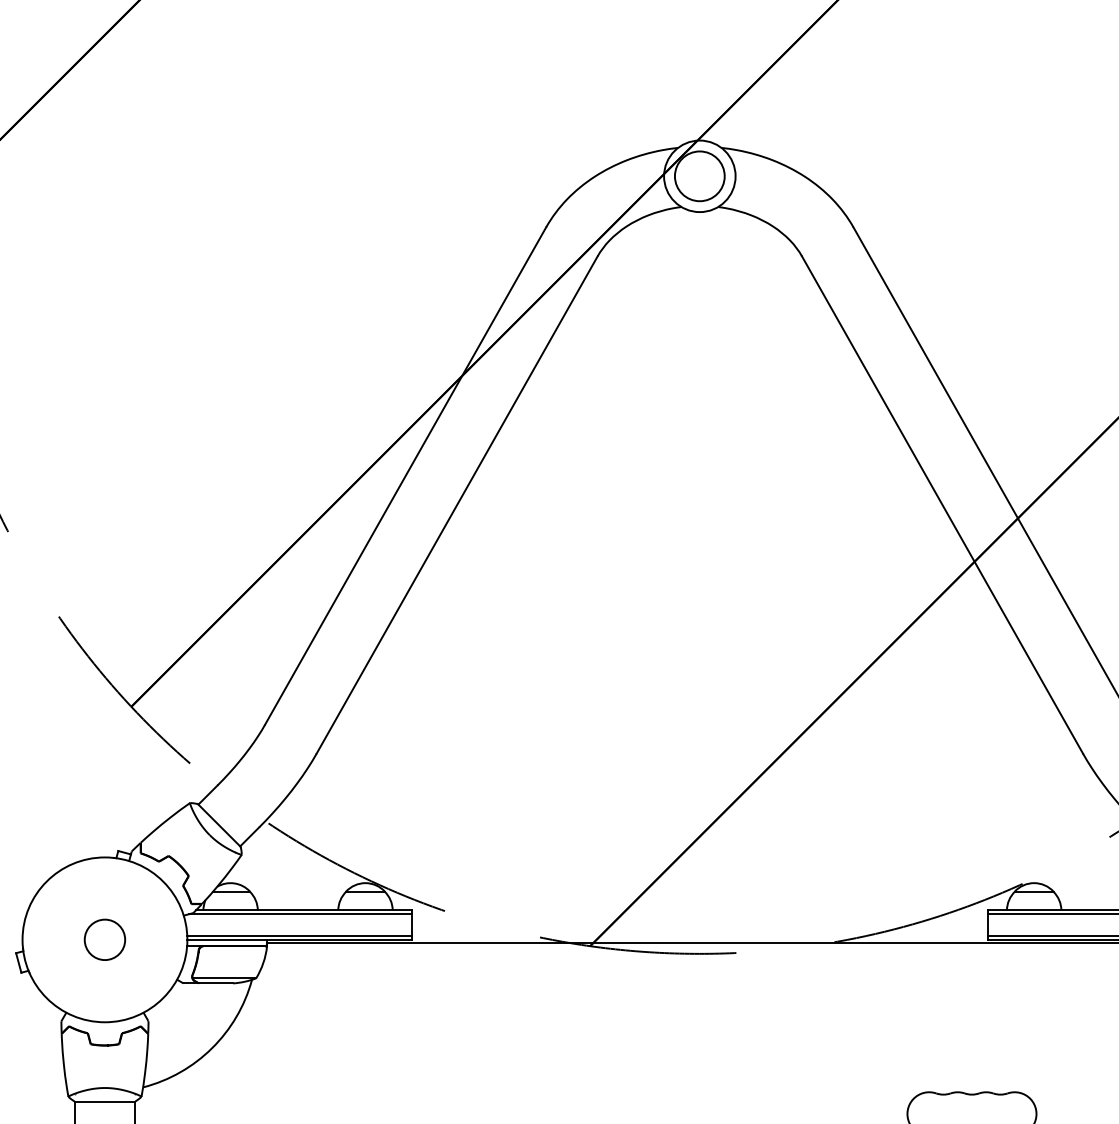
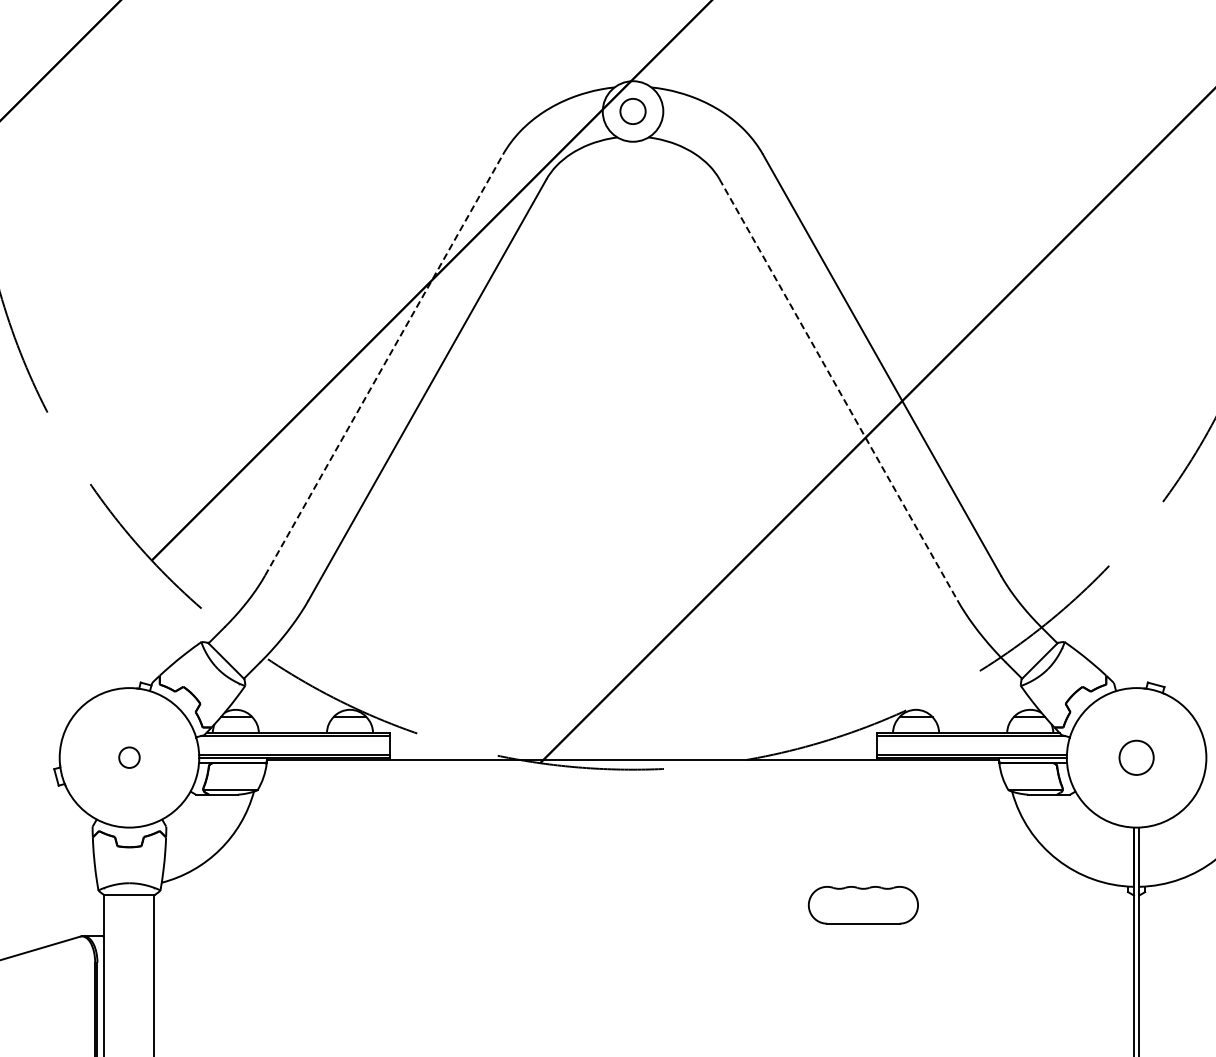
circle: (699, 176) -> (632, 111), size x0.6
line: (406, 476) -> (384, 365), solid -> dashed
line: (942, 504) -> (838, 389), solid -> dashed
circle: (104, 939) -> (129, 757), size x0.6

